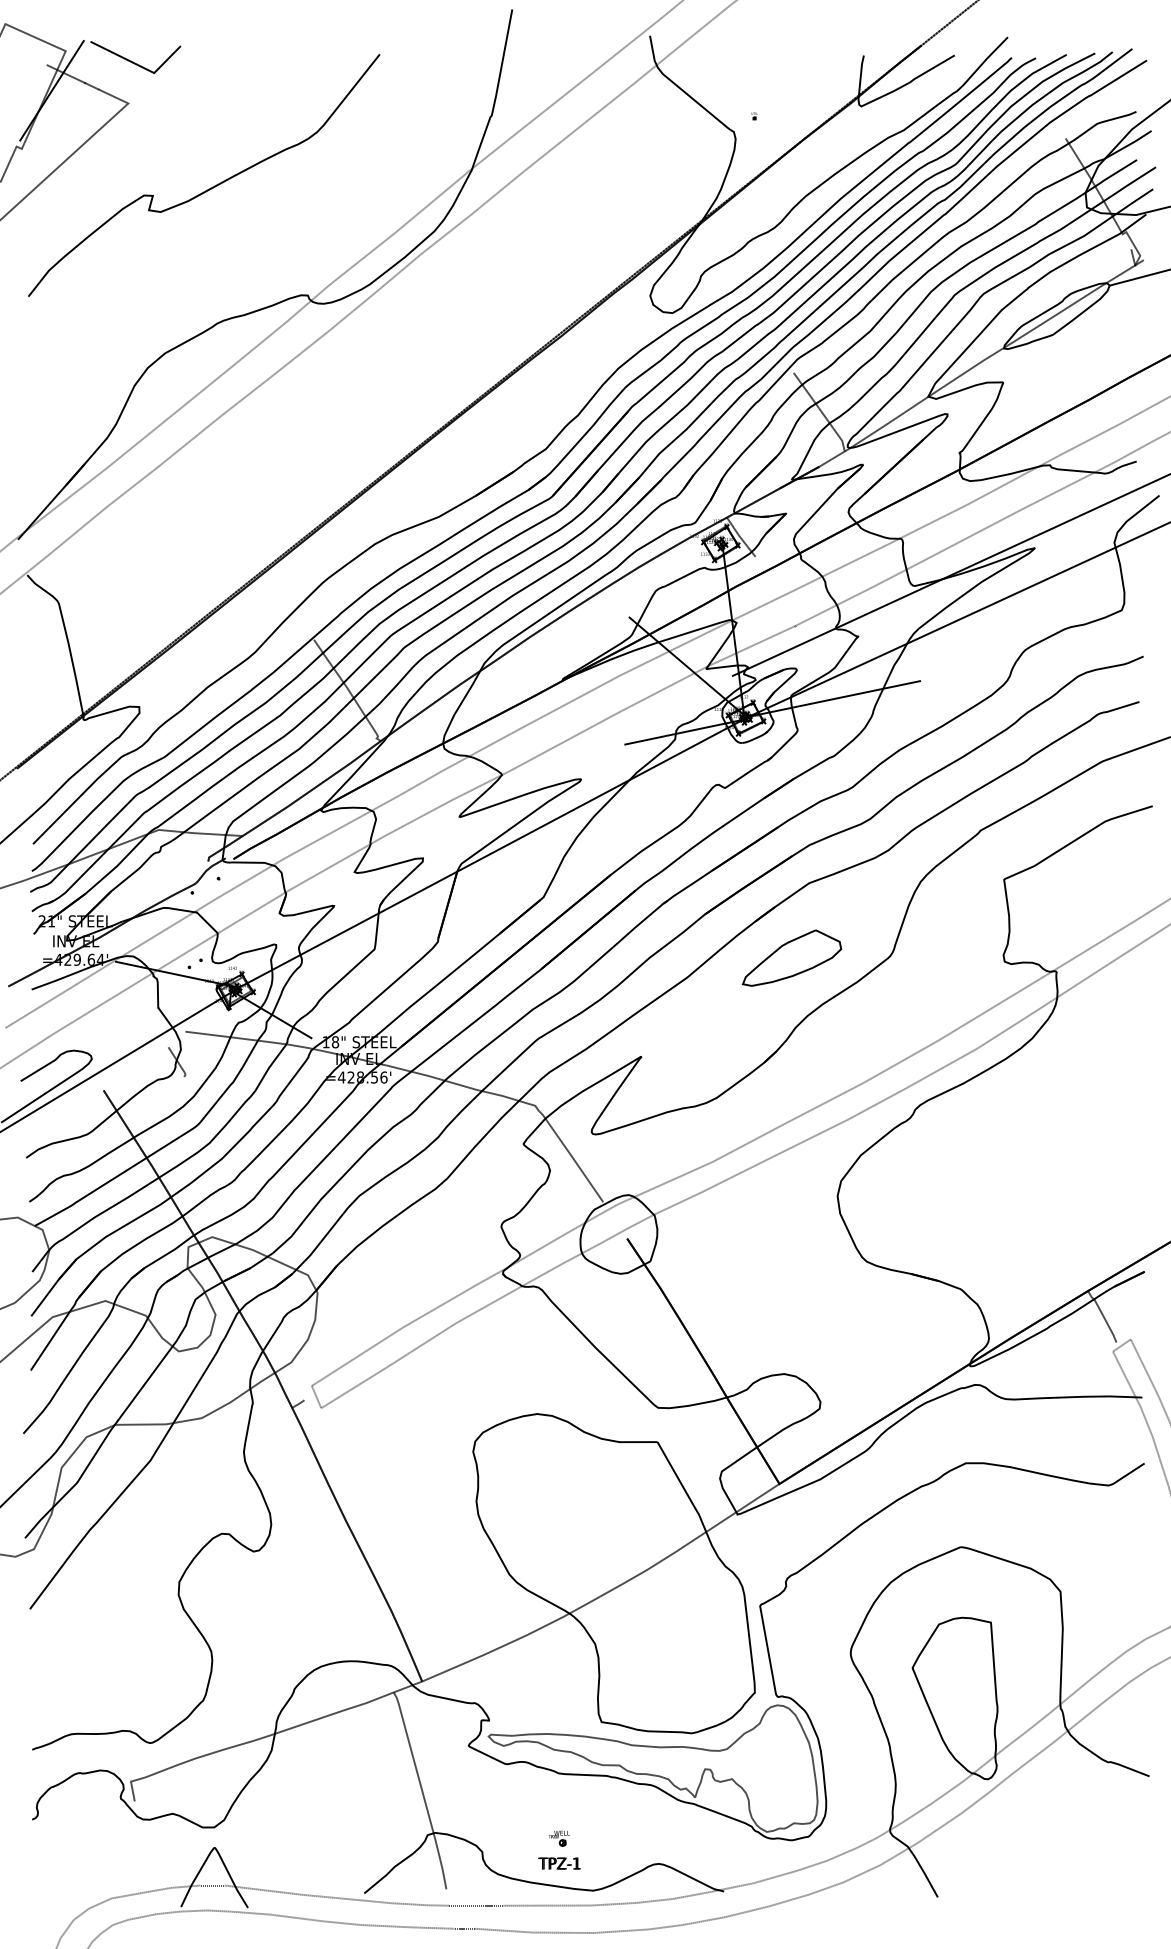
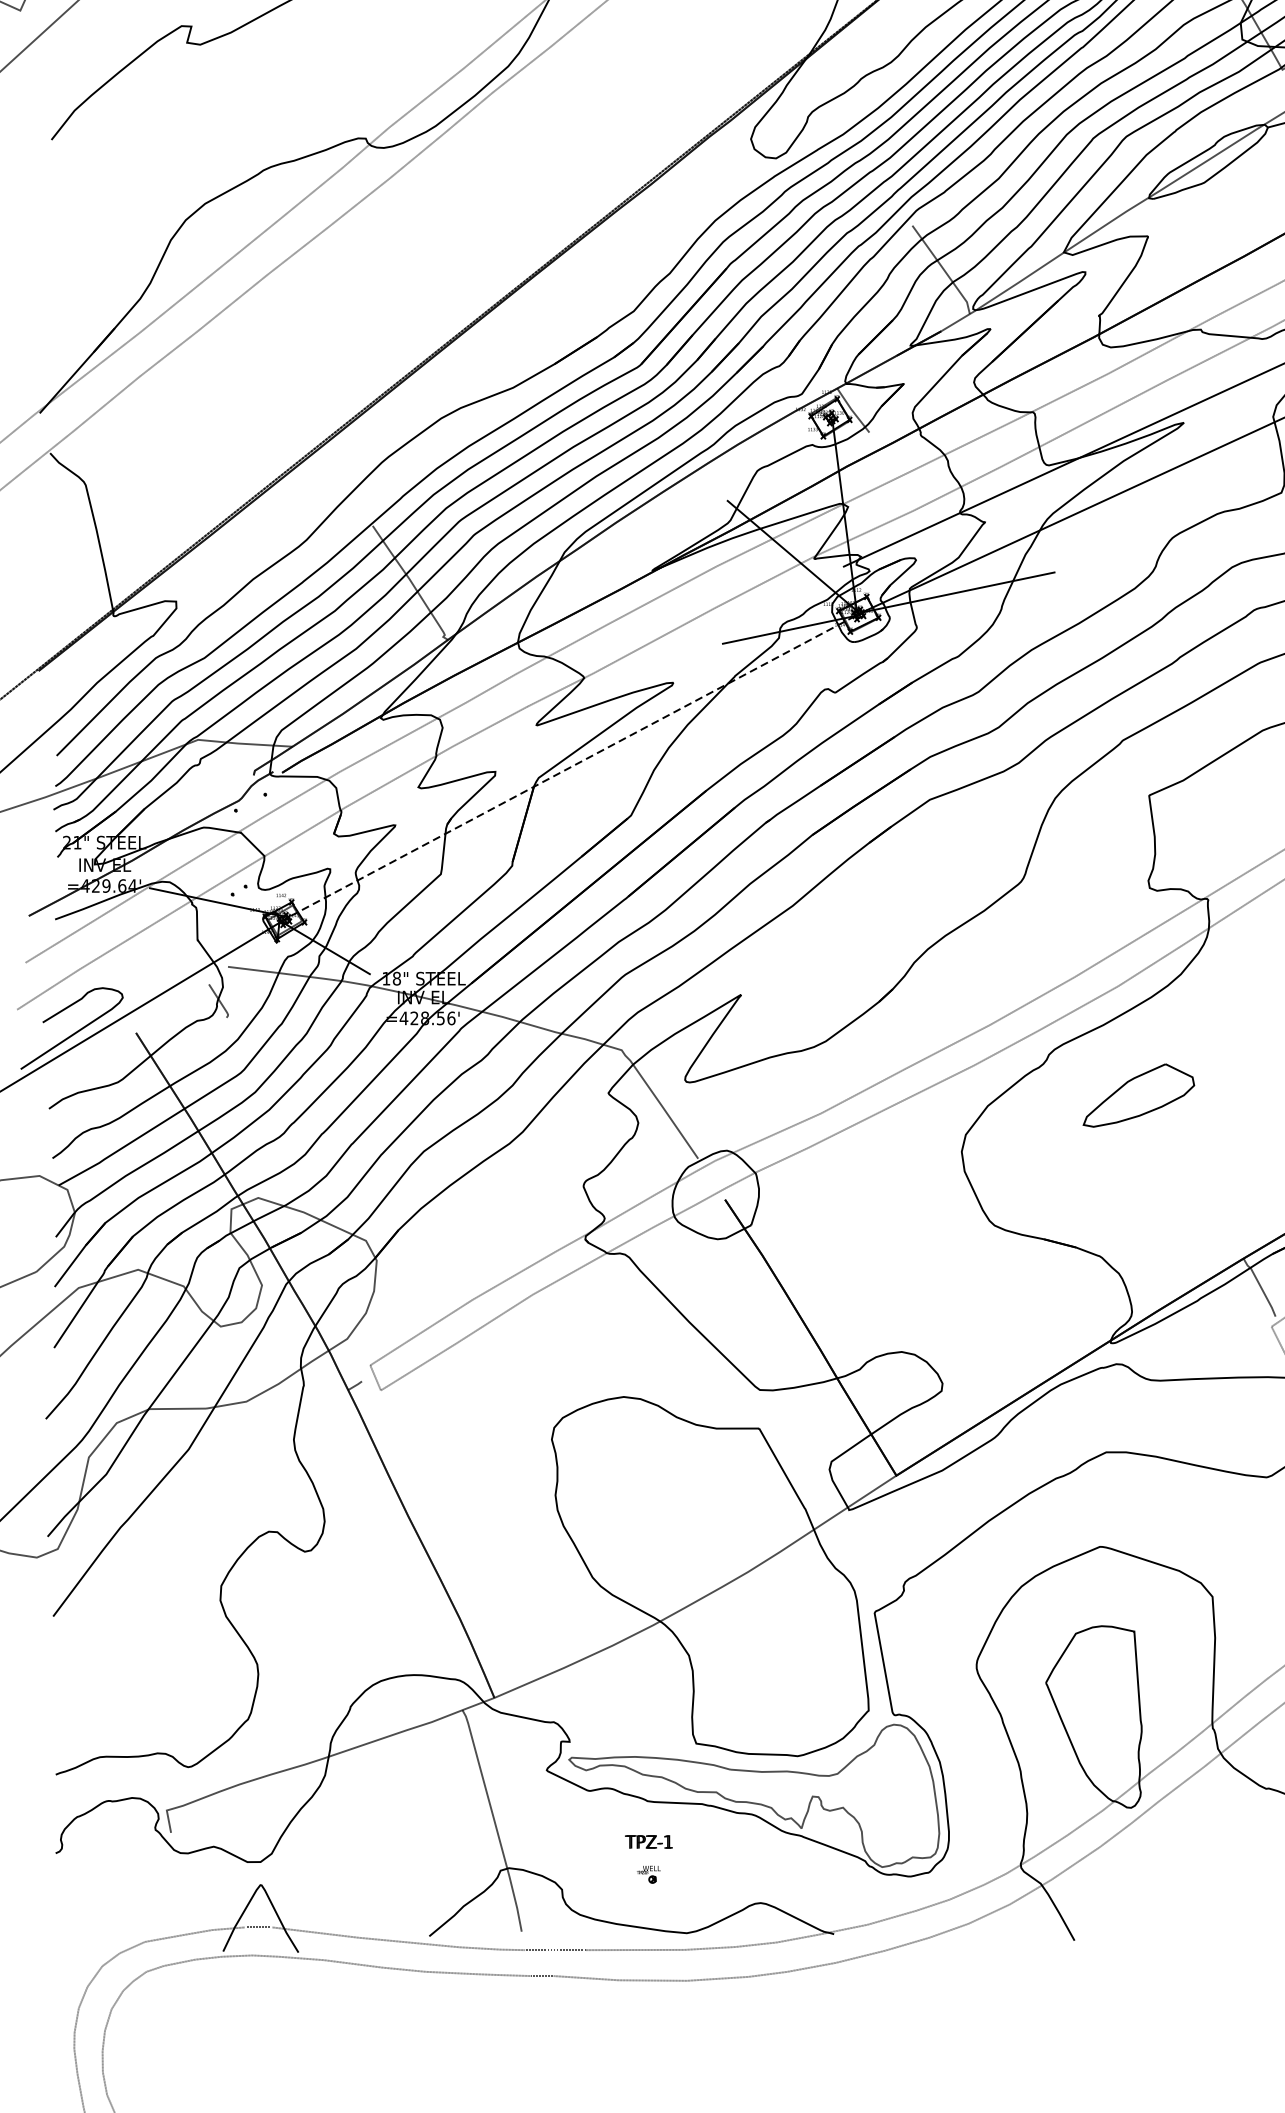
line: (490, 854) -> (571, 767), solid -> dashed
part: (791, 957) -> (1138, 1094), moved
text: (559, 1863) -> (648, 1841), moved

